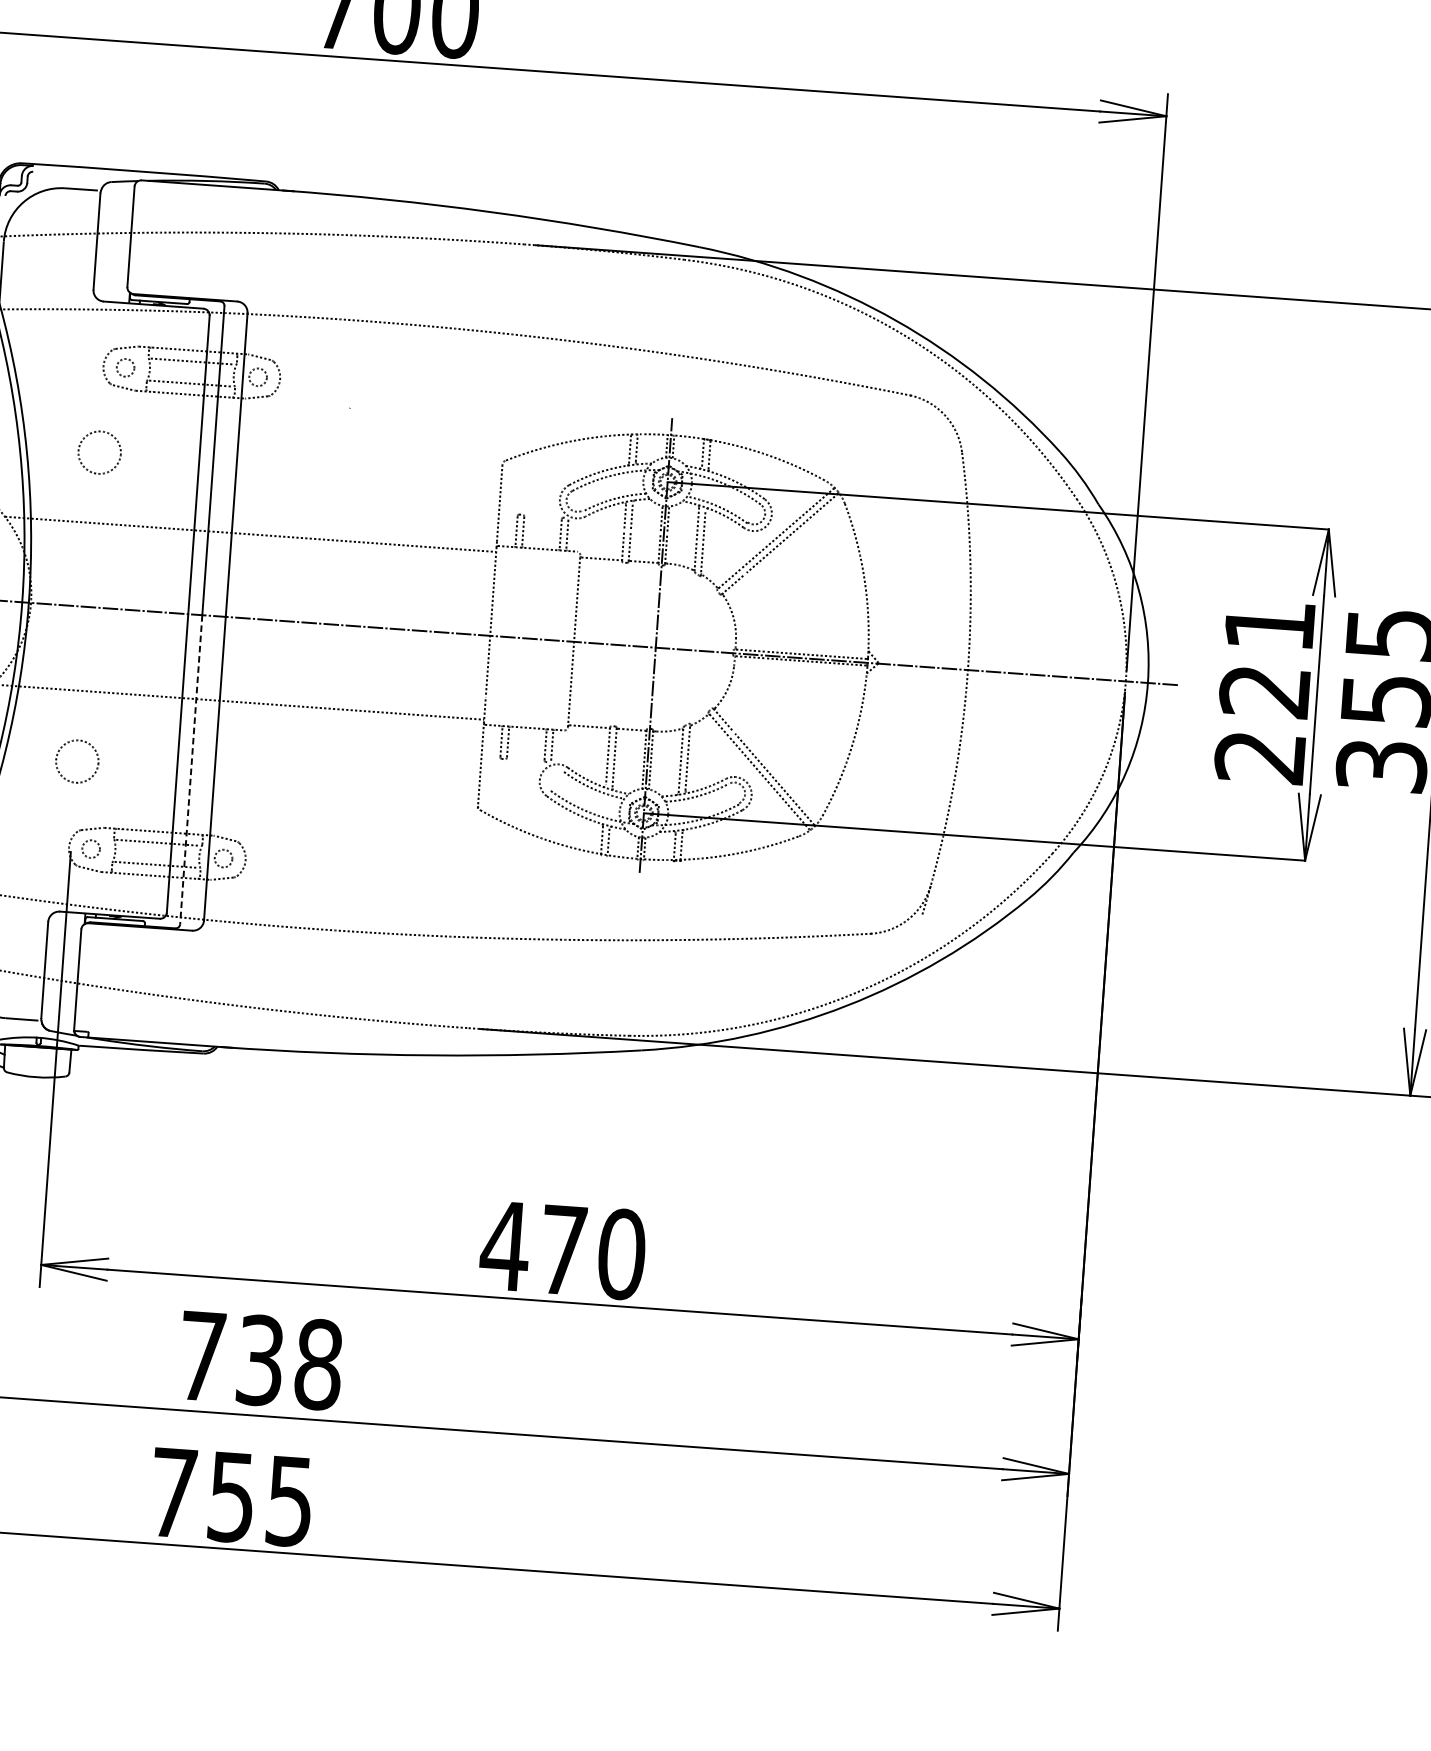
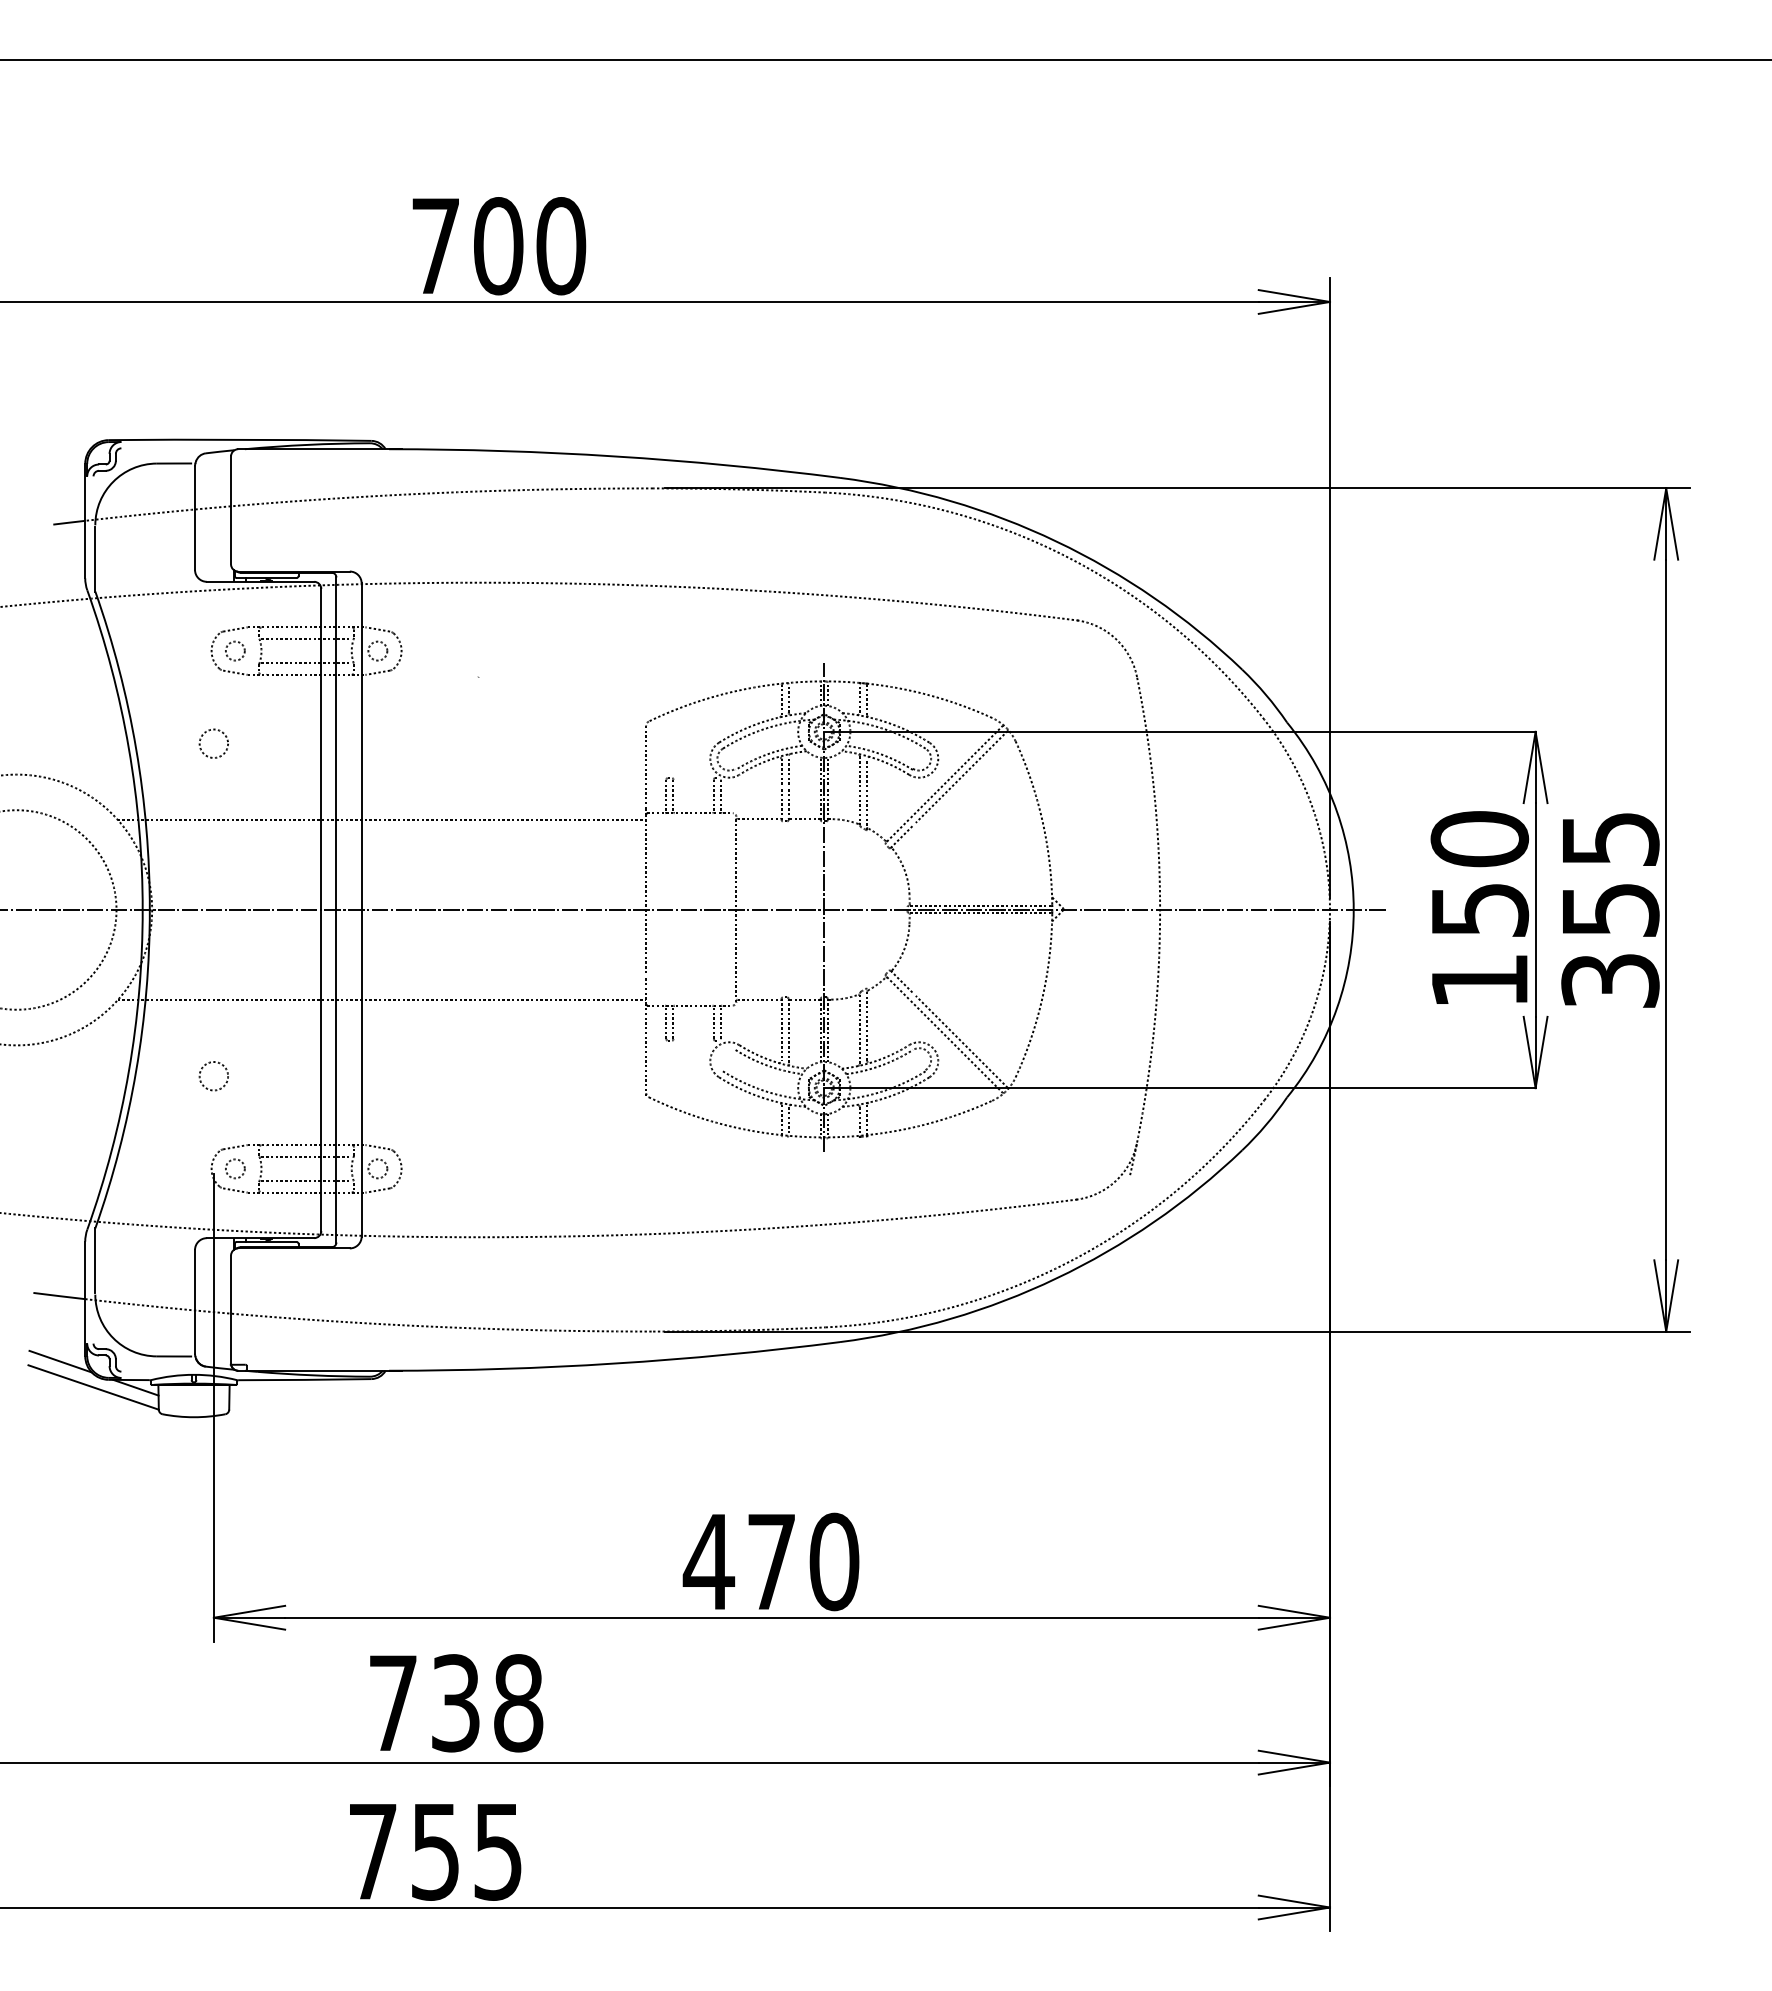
circle: (99, 452) -> (213, 743), size x0.62
text: (1264, 690) -> (1479, 909), 221 -> 150
circle: (76, 761) -> (213, 1076), size x0.62
line: (191, 769) -> (336, 1076), dashed -> solid

